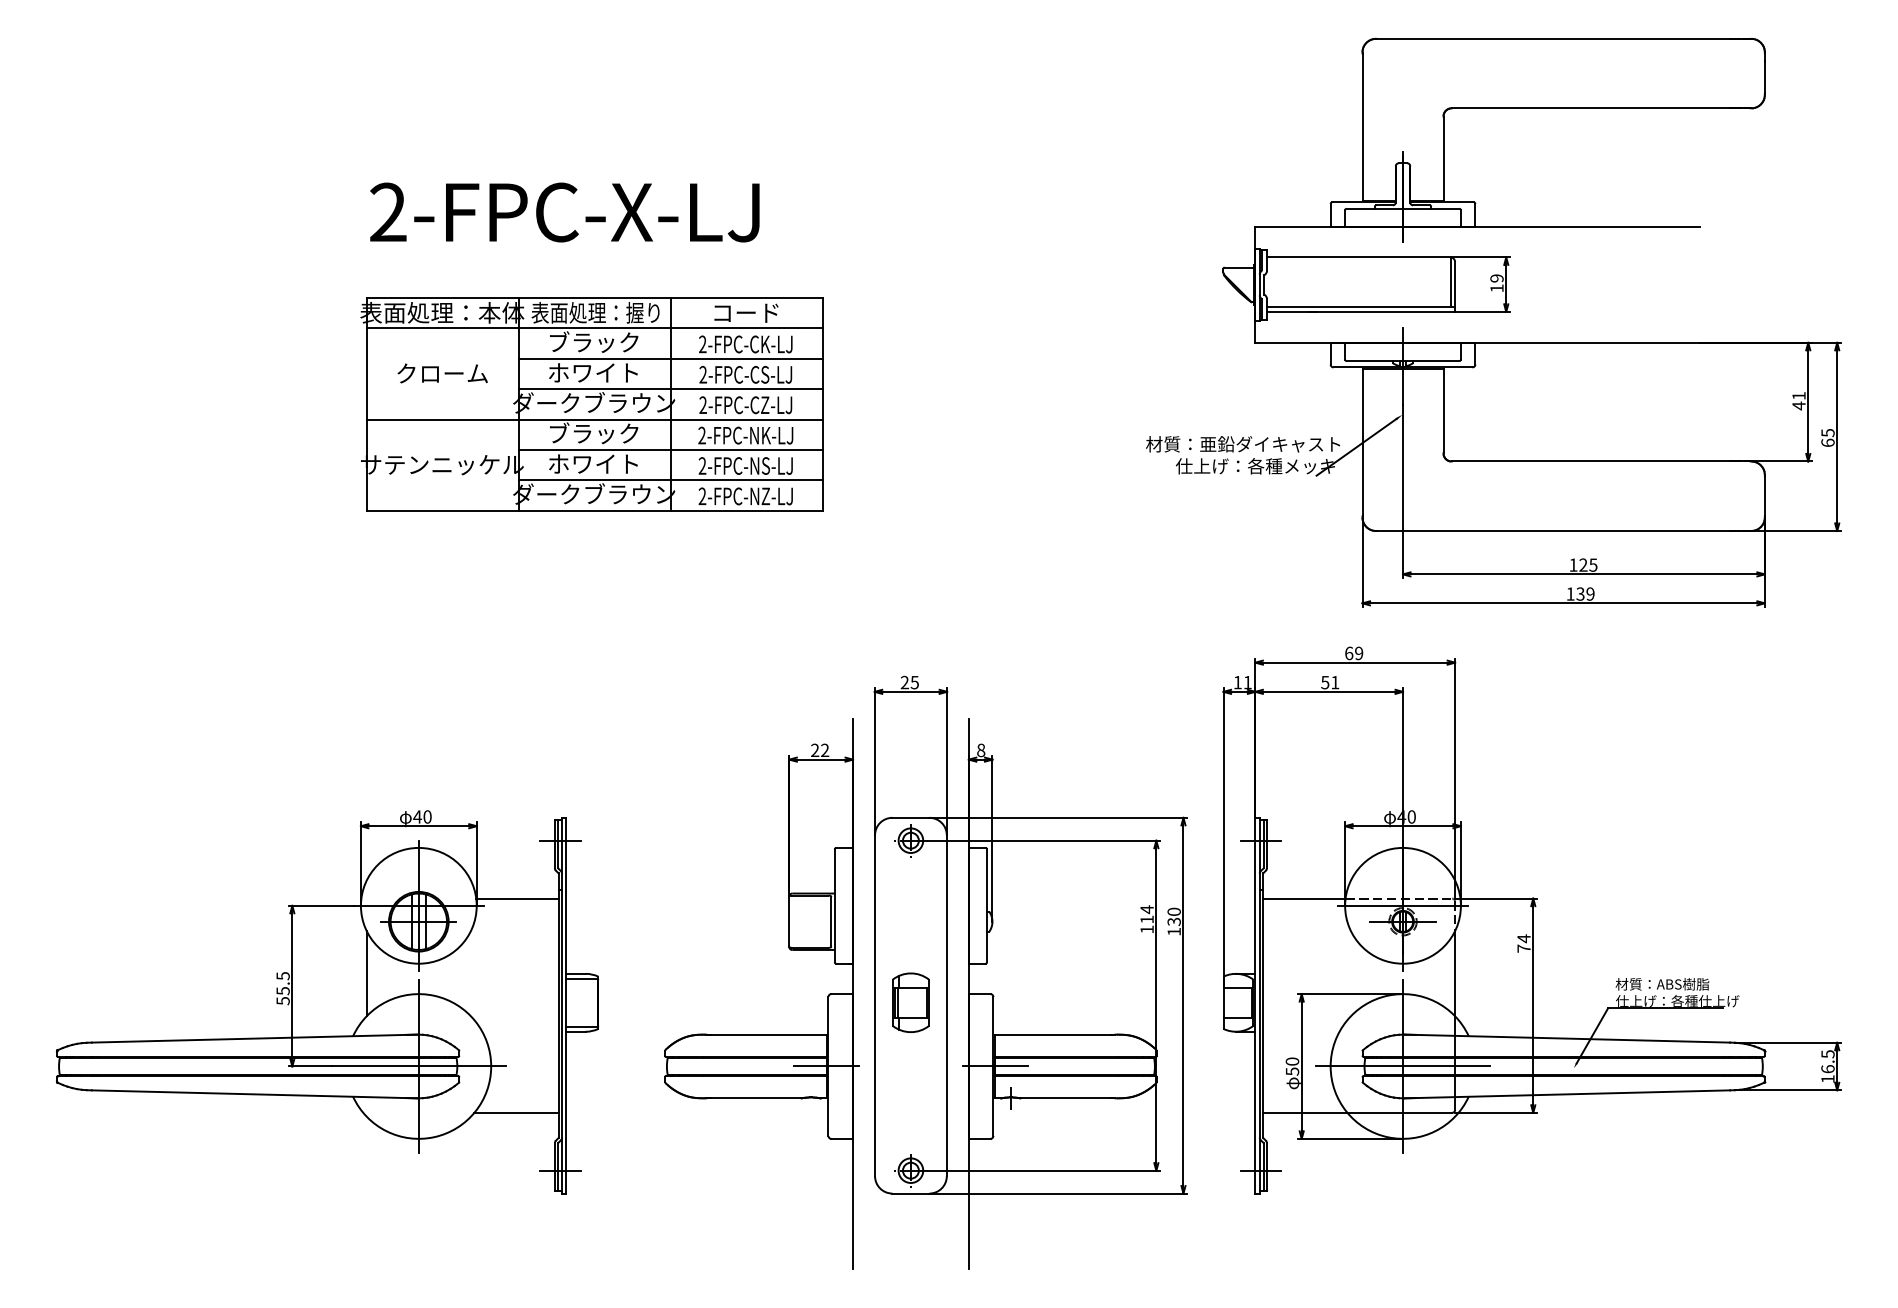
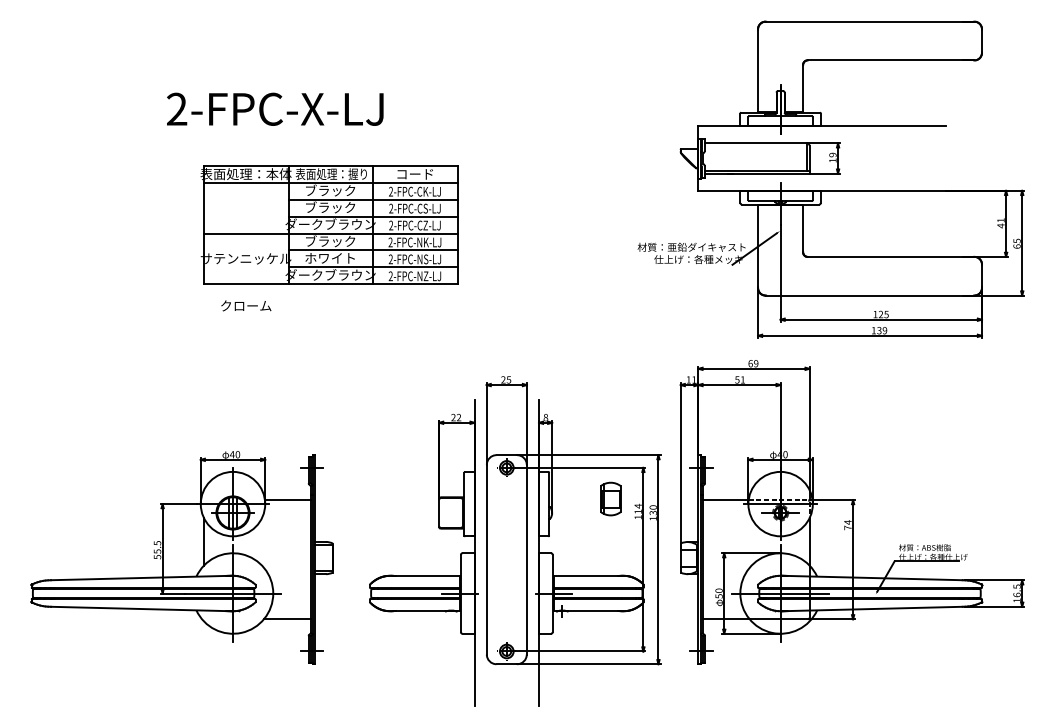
text: (565, 210) -> (275, 108), moved
text: (443, 372) -> (246, 305), moved
text: (594, 372) -> (330, 207), ホワイト -> ブラック
part: (910, 1001) -> (610, 498), moved

